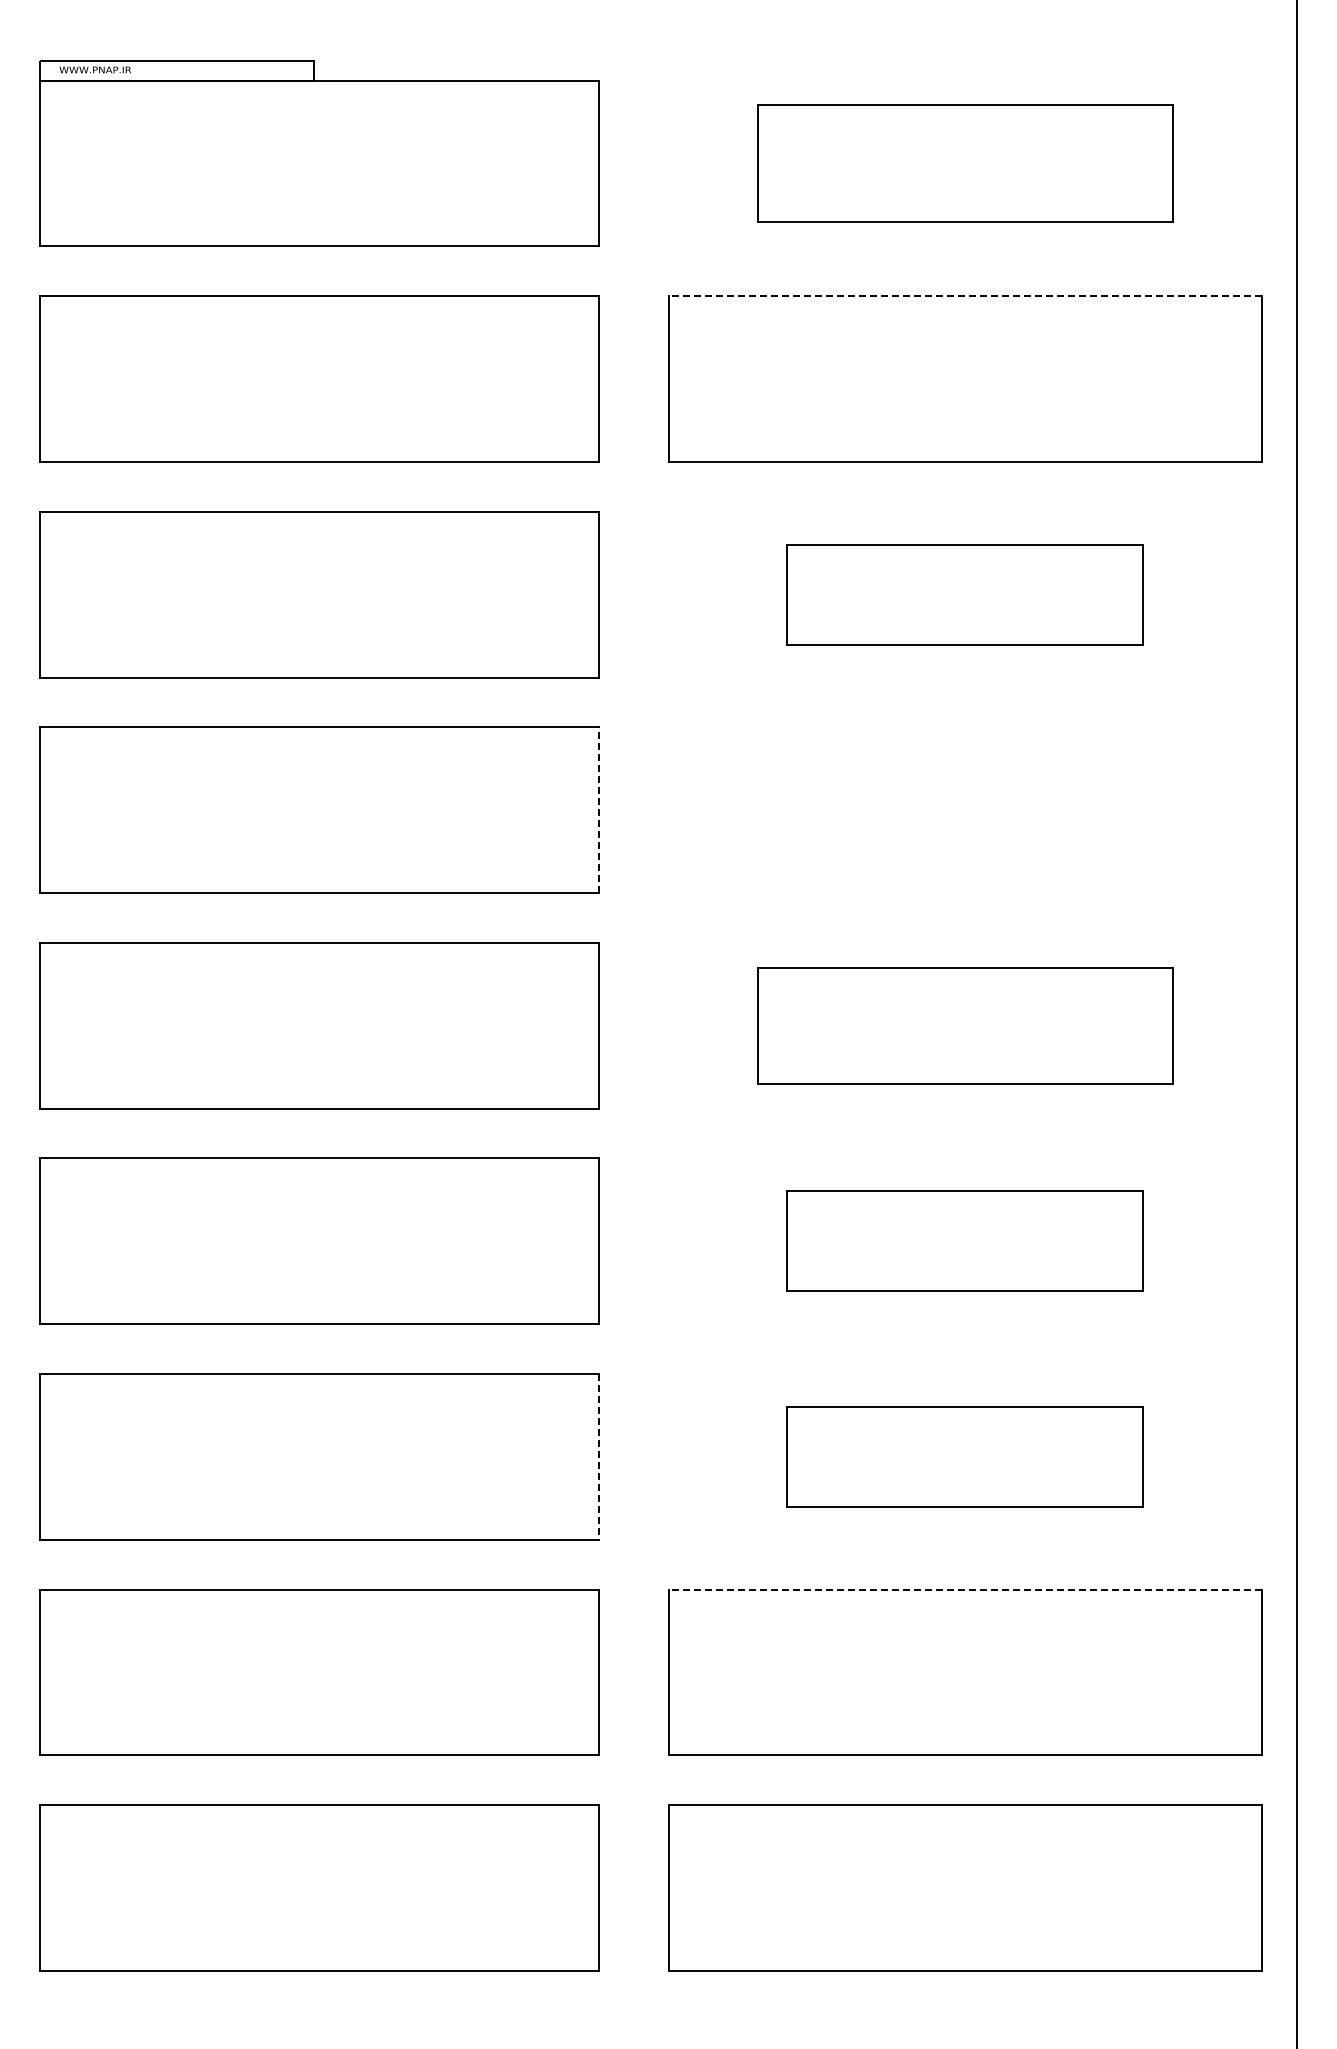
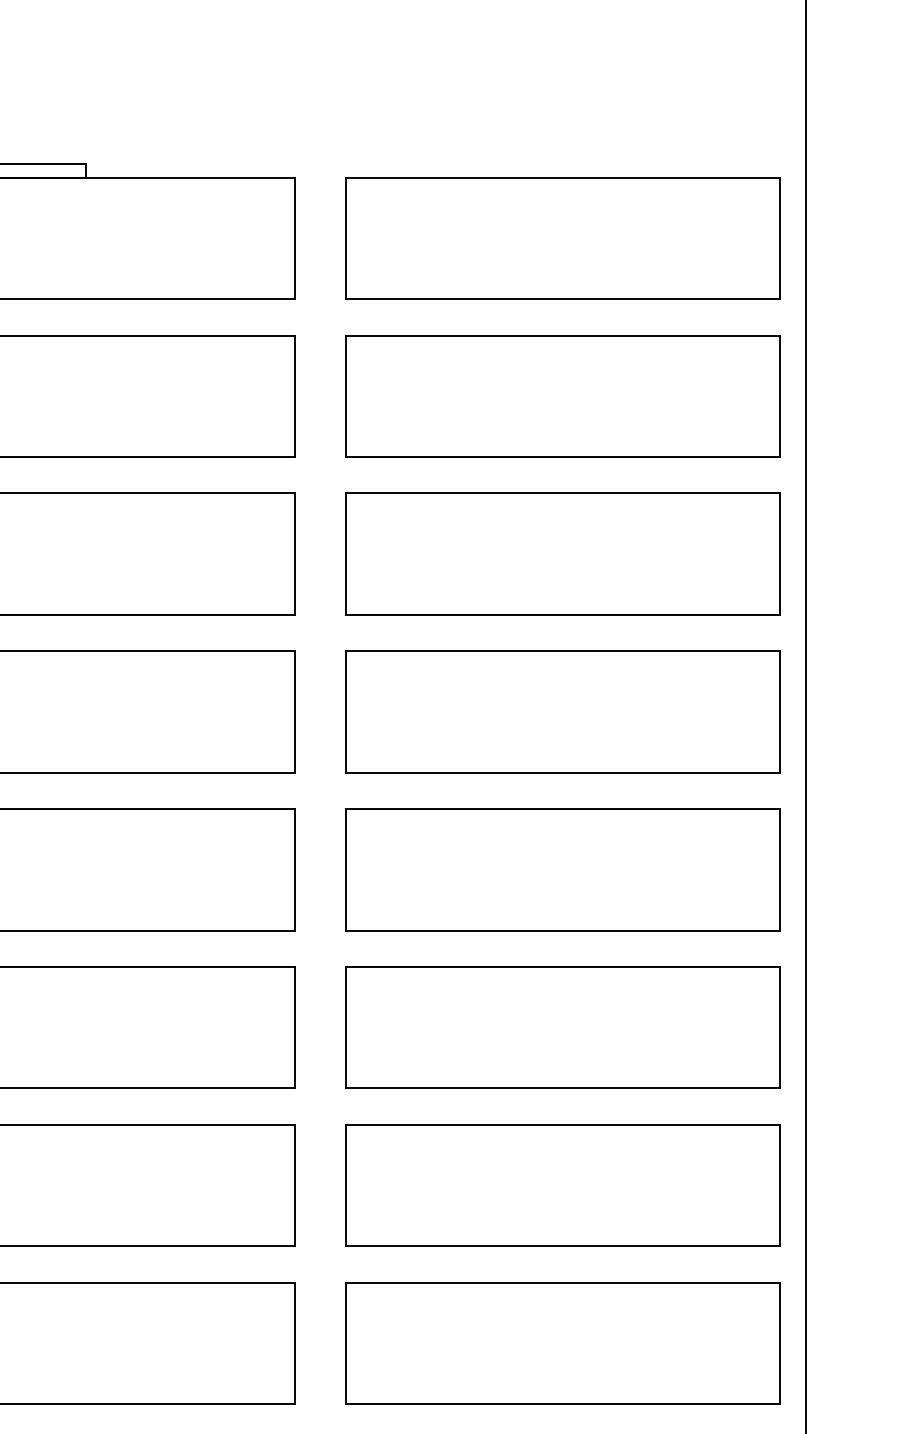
part: (965, 163) -> (563, 238), size x1.43
line: (965, 296) -> (563, 335), dashed -> solid
part: (965, 594) -> (563, 554), size x1.67
part: (965, 809) -> (563, 711), added
line: (598, 810) -> (294, 712), dashed -> solid
part: (965, 1025) -> (563, 869), size x1.43
part: (965, 1240) -> (563, 1027), size x1.67
line: (598, 1456) -> (294, 1185), dashed -> solid
part: (965, 1456) -> (563, 1185), size x1.67
line: (965, 1589) -> (563, 1282), dashed -> solid

